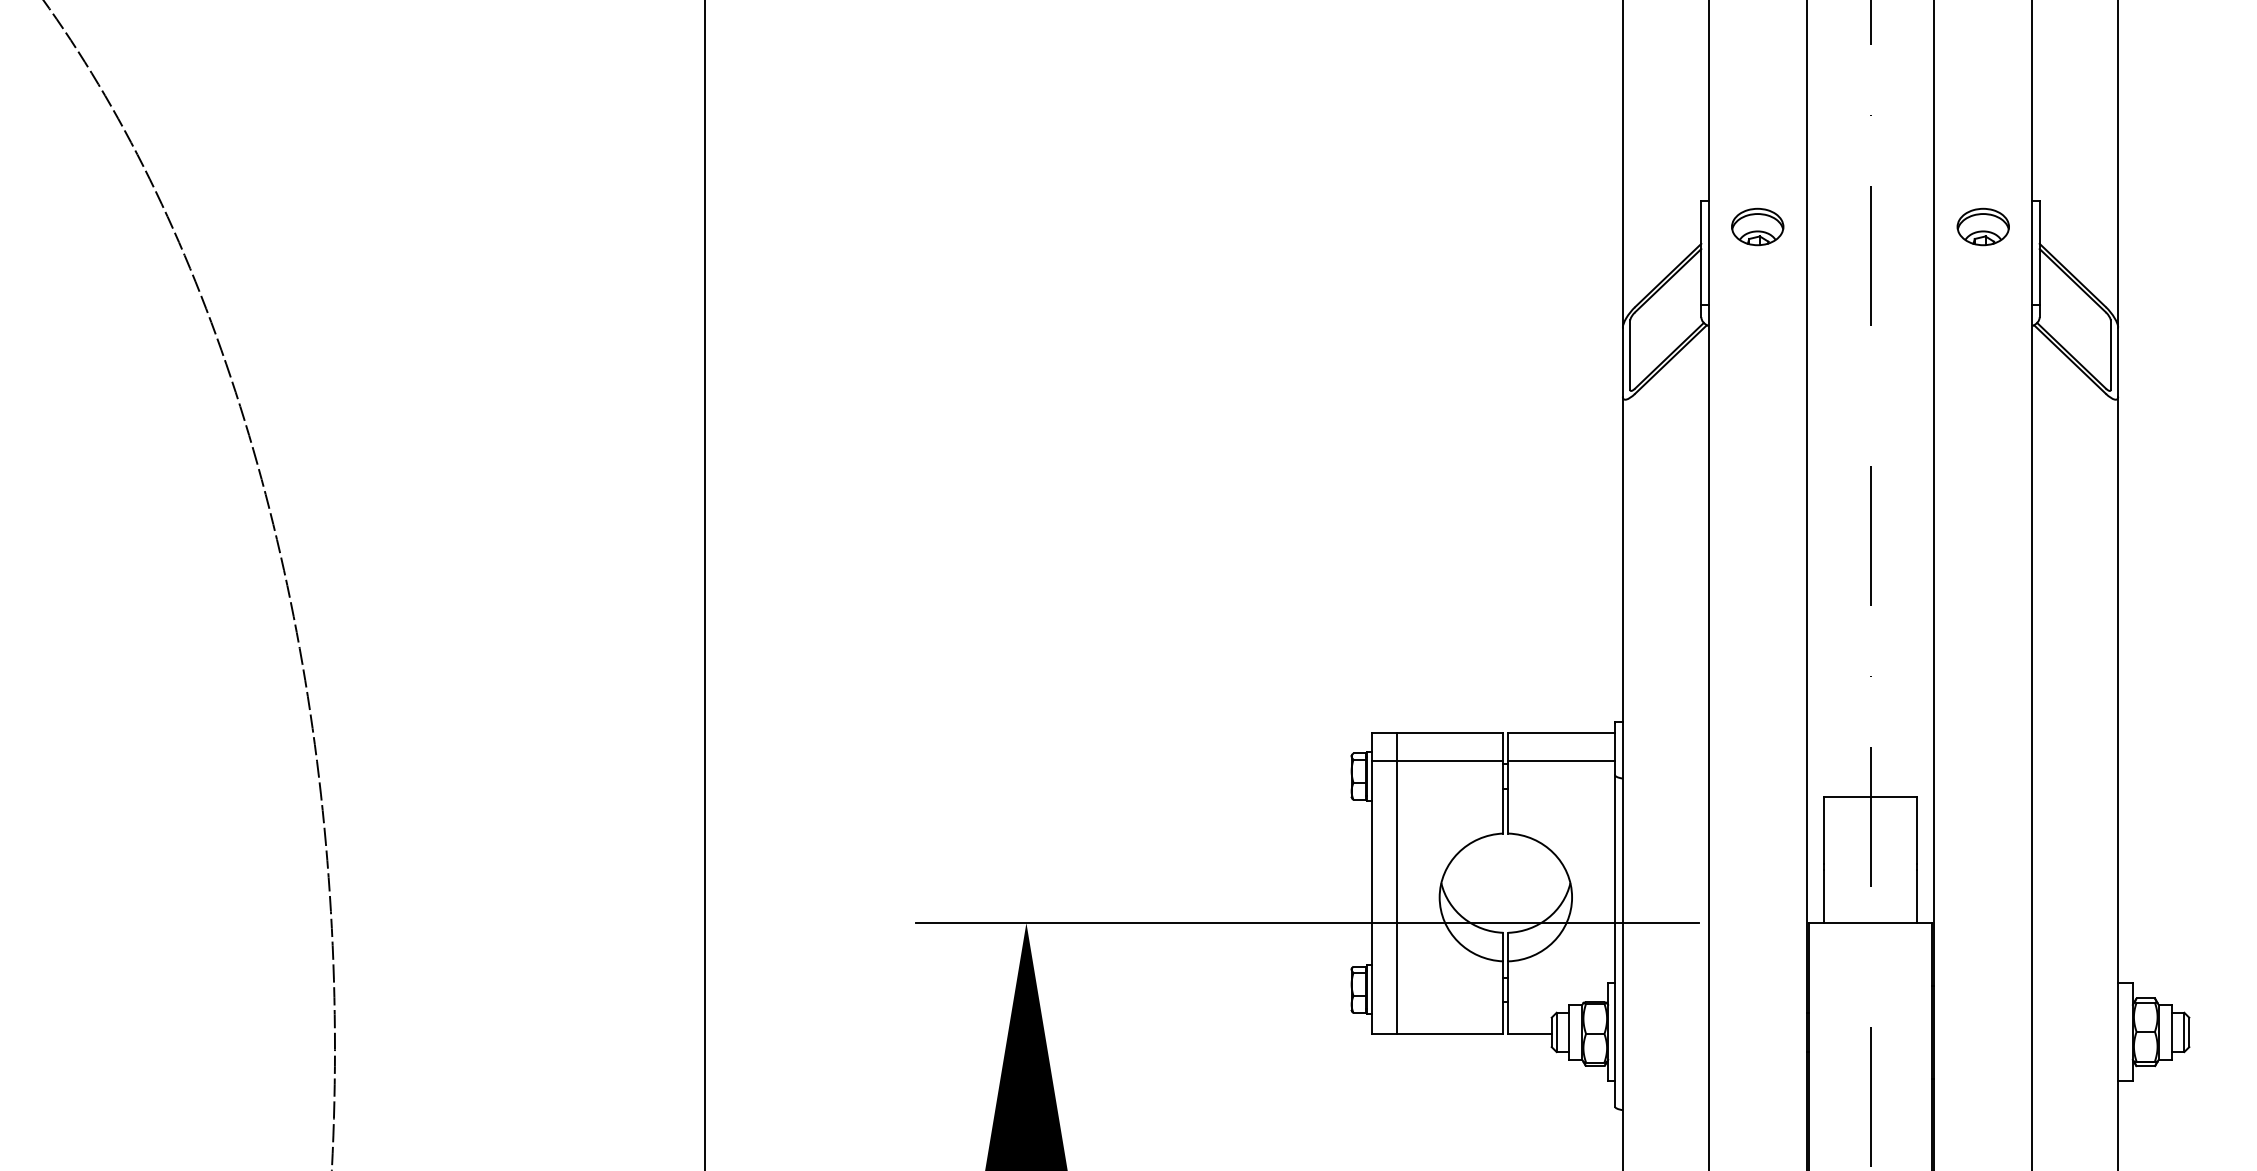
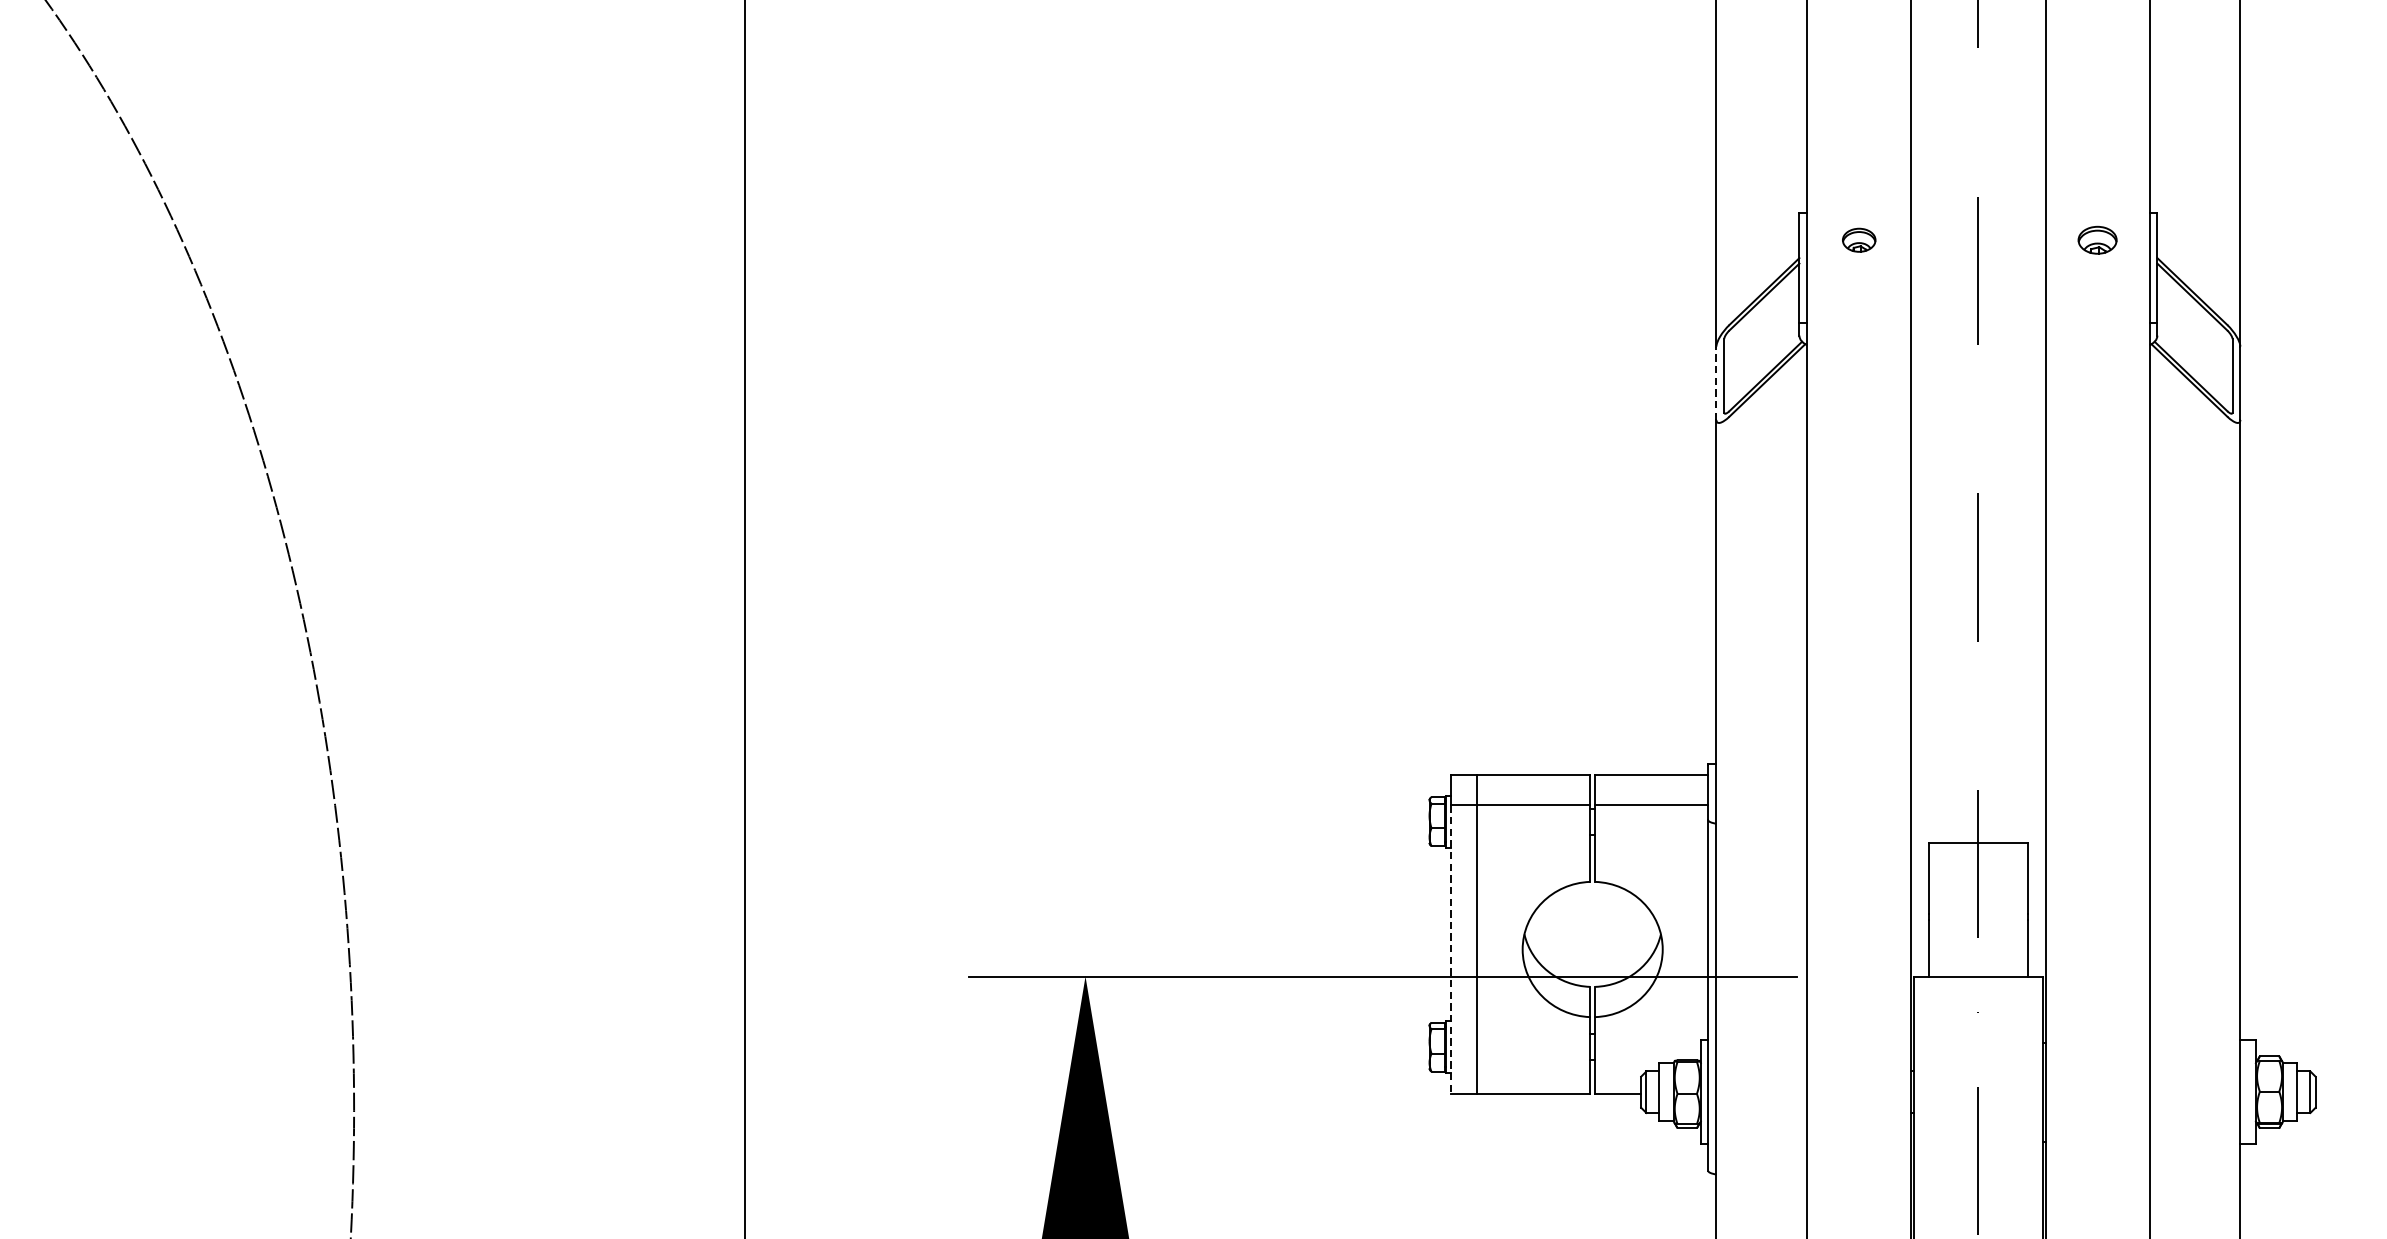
part: (1757, 226) -> (1858, 239), size x0.6
part: (1982, 226) -> (2096, 239), size x0.7
line: (1622, 362) -> (1716, 383), solid -> dashed
line: (1372, 897) -> (1451, 949), solid -> dashed

